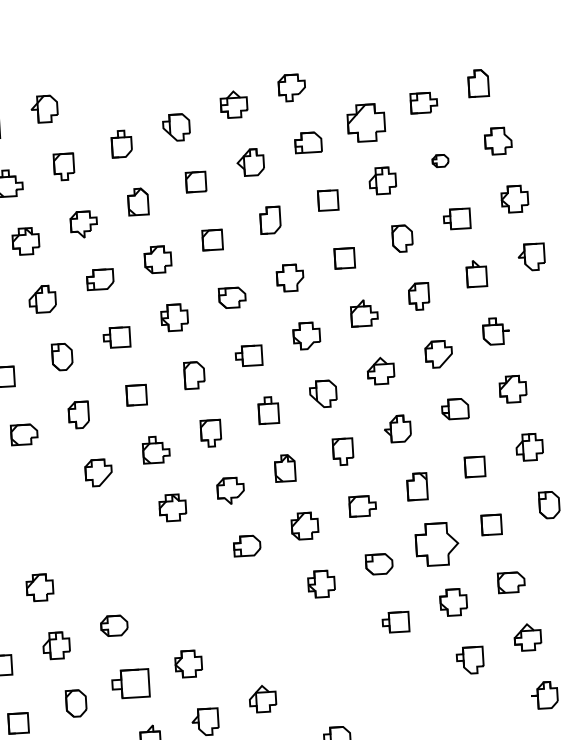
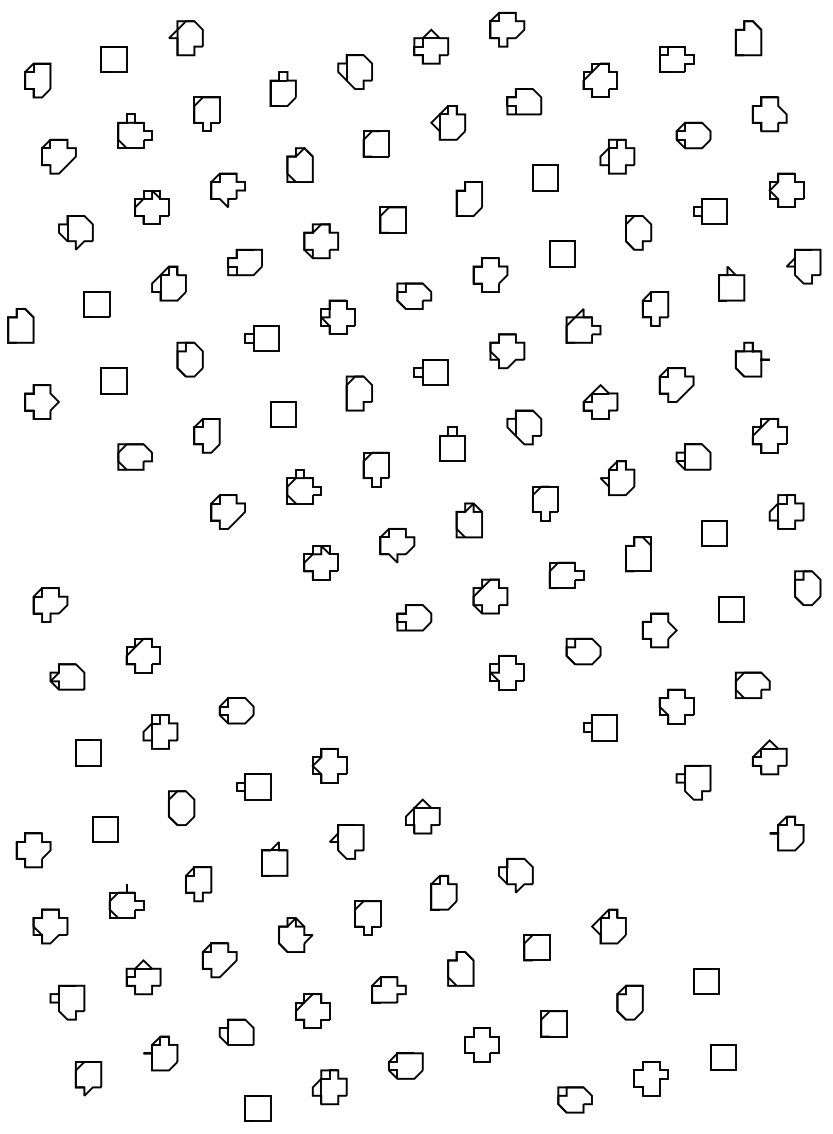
part: (365, 122) -> (599, 79), size x0.71
part: (440, 161) -> (693, 135), size x1.67
part: (436, 544) -> (659, 630), size x0.62
part: (130, 683) -> (253, 786), size x0.71

